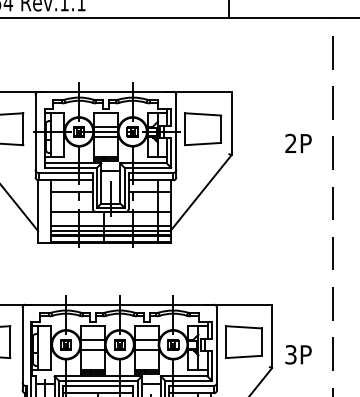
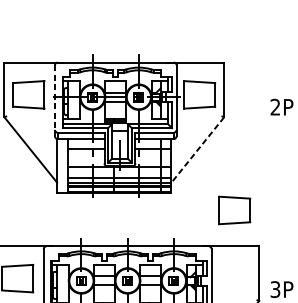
line: (35, 132) -> (54, 97), solid -> dashed
line: (201, 193) -> (198, 150), solid -> dashed
part: (243, 341) -> (234, 209), moved

